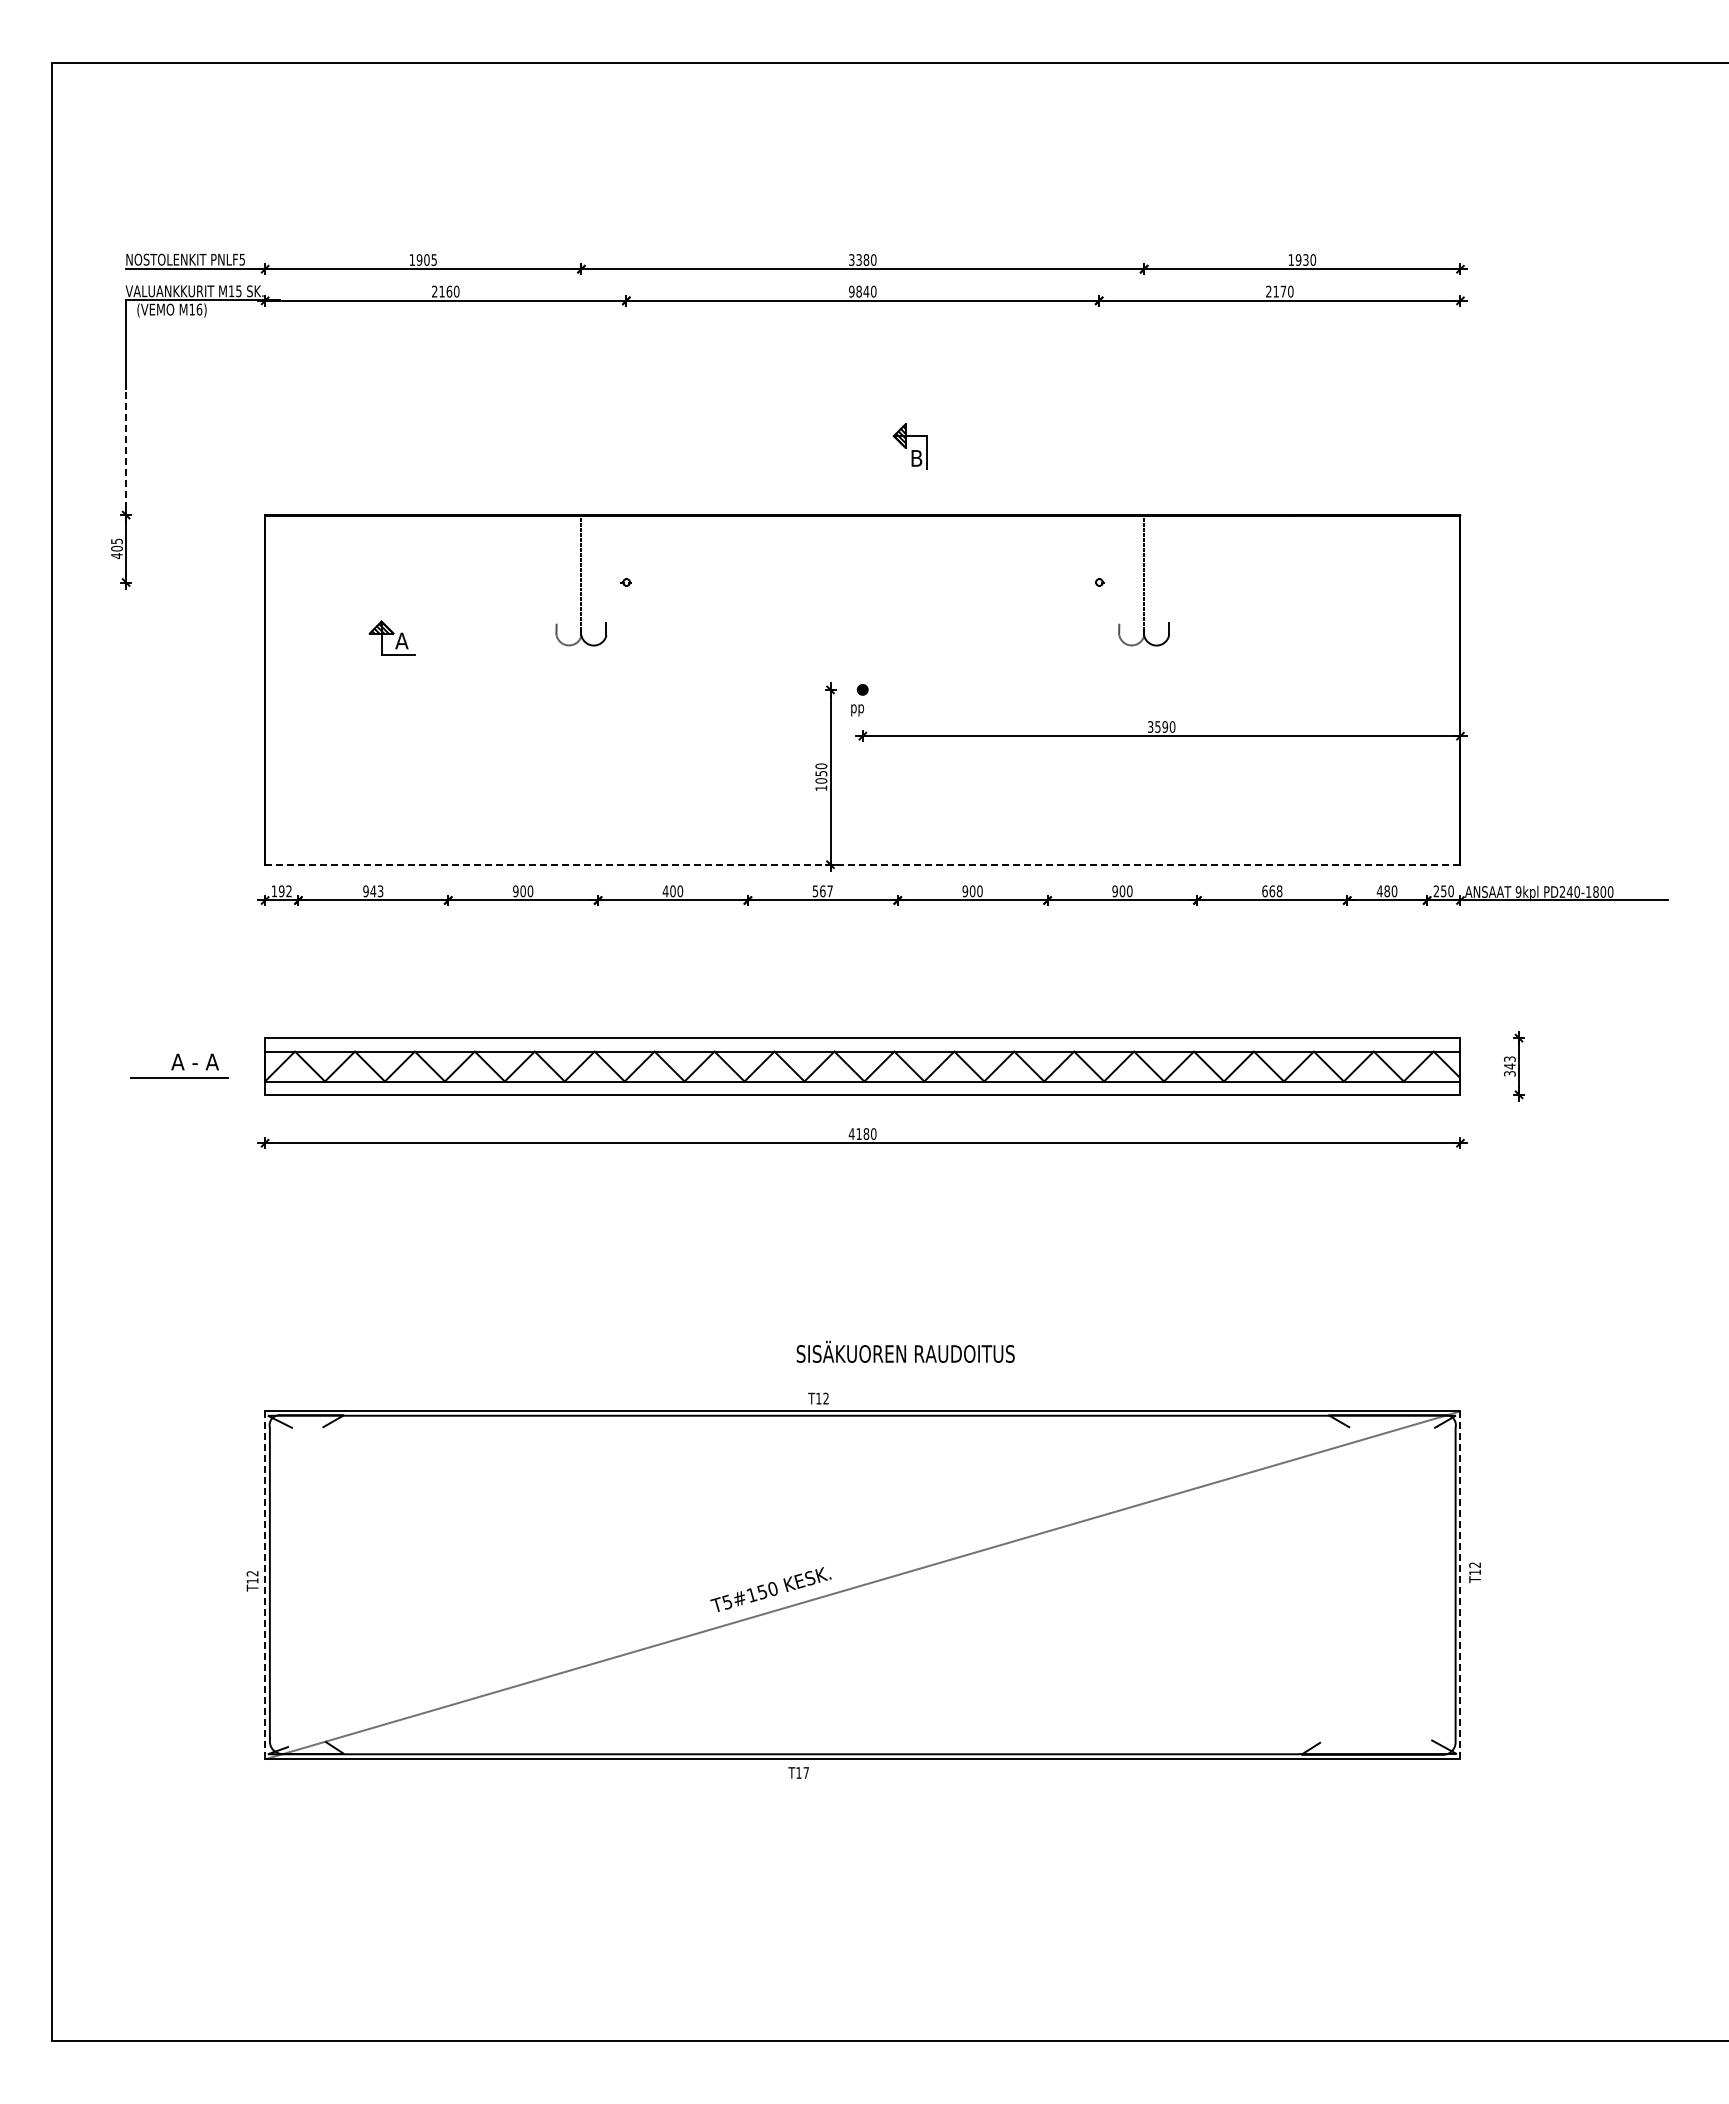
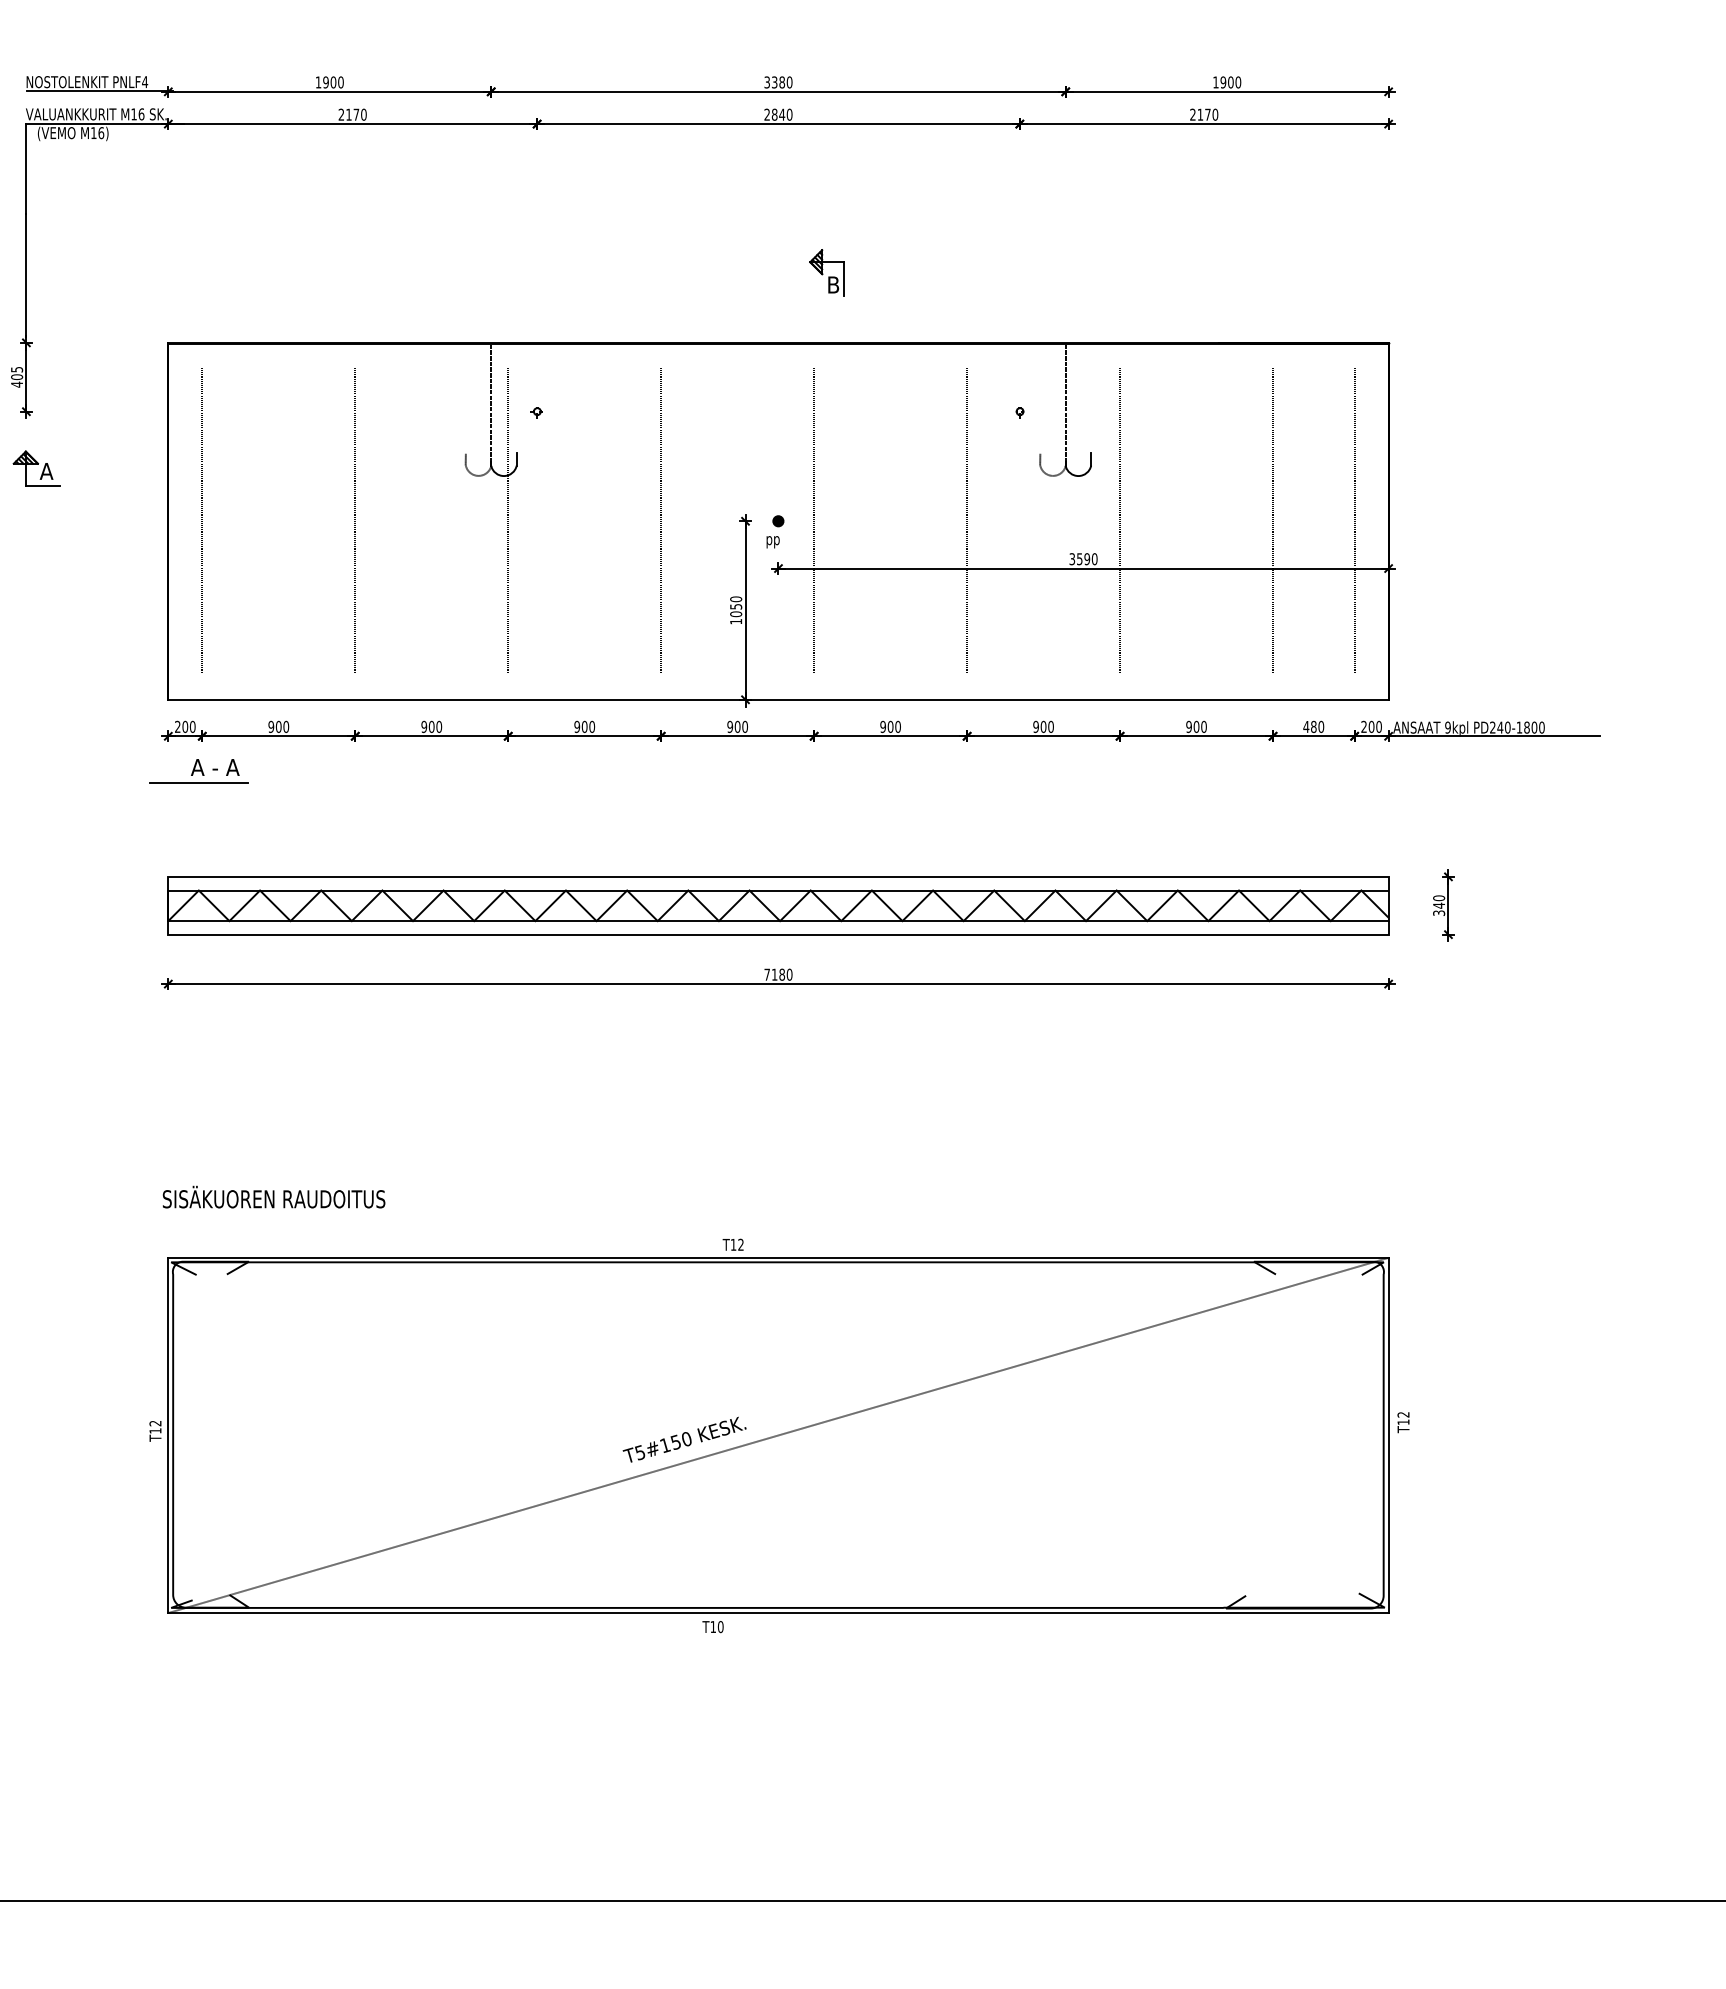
text: (242, 259) -> (145, 81), PNLF5 -> PNLF4
text: (434, 259) -> (341, 81), 1905 -> 1900
text: (1305, 259) -> (1230, 81), 1930 -> 1900
text: (238, 291) -> (141, 114), M15 -> M16
text: (449, 291) -> (356, 114), 2160 -> 2170
text: (851, 291) -> (766, 114), 9840 -> 2840
line: (126, 448) -> (26, 274), dashed -> solid
part: (391, 637) -> (35, 467), moved
line: (298, 689) -> (202, 520), added
line: (448, 689) -> (355, 520), added
line: (598, 689) -> (508, 520), added
line: (747, 689) -> (660, 520), added
line: (897, 689) -> (813, 520), added
line: (1047, 689) -> (967, 520), added
line: (1197, 689) -> (1120, 520), added
line: (1347, 689) -> (1273, 520), added
line: (1427, 689) -> (1354, 520), added
line: (862, 864) -> (778, 699), dashed -> solid
text: (281, 891) -> (185, 727), 192 -> 200
text: (376, 891) -> (282, 727), 943 -> 900
text: (665, 891) -> (577, 727), 400 -> 900
text: (822, 891) -> (737, 727), 567 -> 900
text: (1272, 891) -> (1196, 727), 668 -> 900
text: (1443, 891) -> (1371, 727), 250 -> 200
text: (1509, 1058) -> (1438, 897), 343 -> 340
part: (179, 1065) -> (199, 771), moved
text: (851, 1133) -> (766, 974), 4180 -> 7180
text: (905, 1351) -> (273, 1196), moved
line: (265, 1585) -> (168, 1435), dashed -> solid
line: (1460, 1585) -> (1388, 1435), dashed -> solid
text: (806, 1772) -> (720, 1626), T17 -> T10

